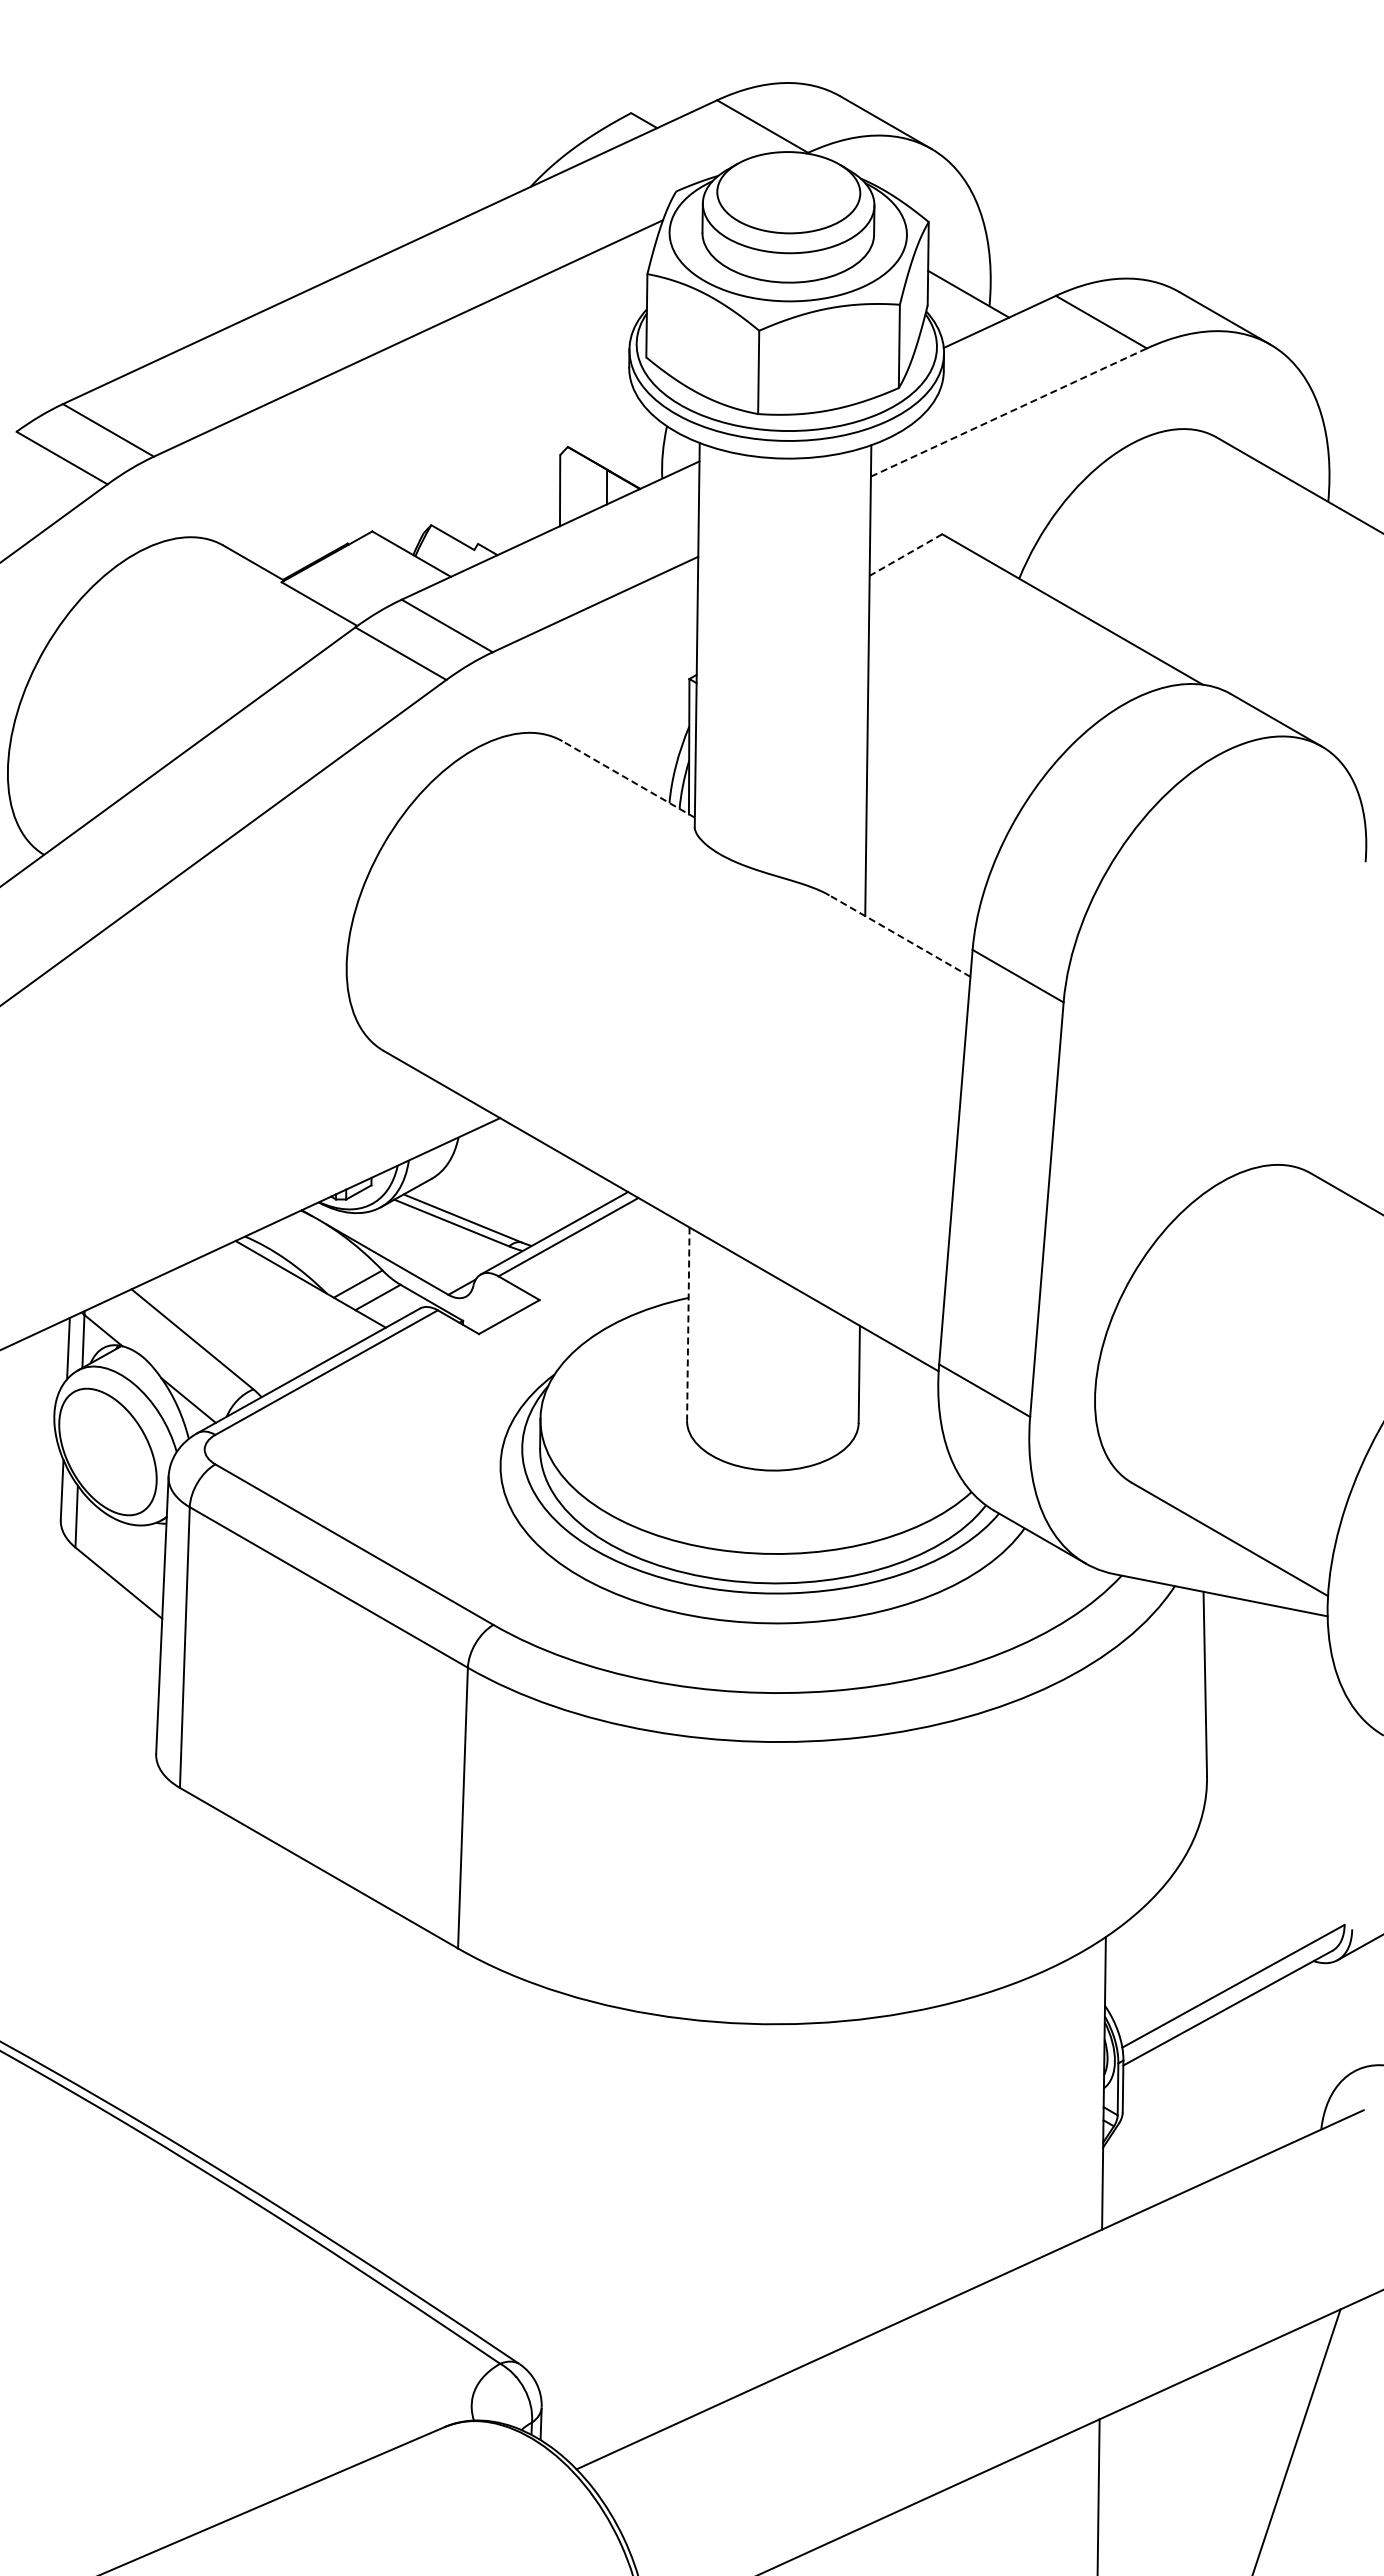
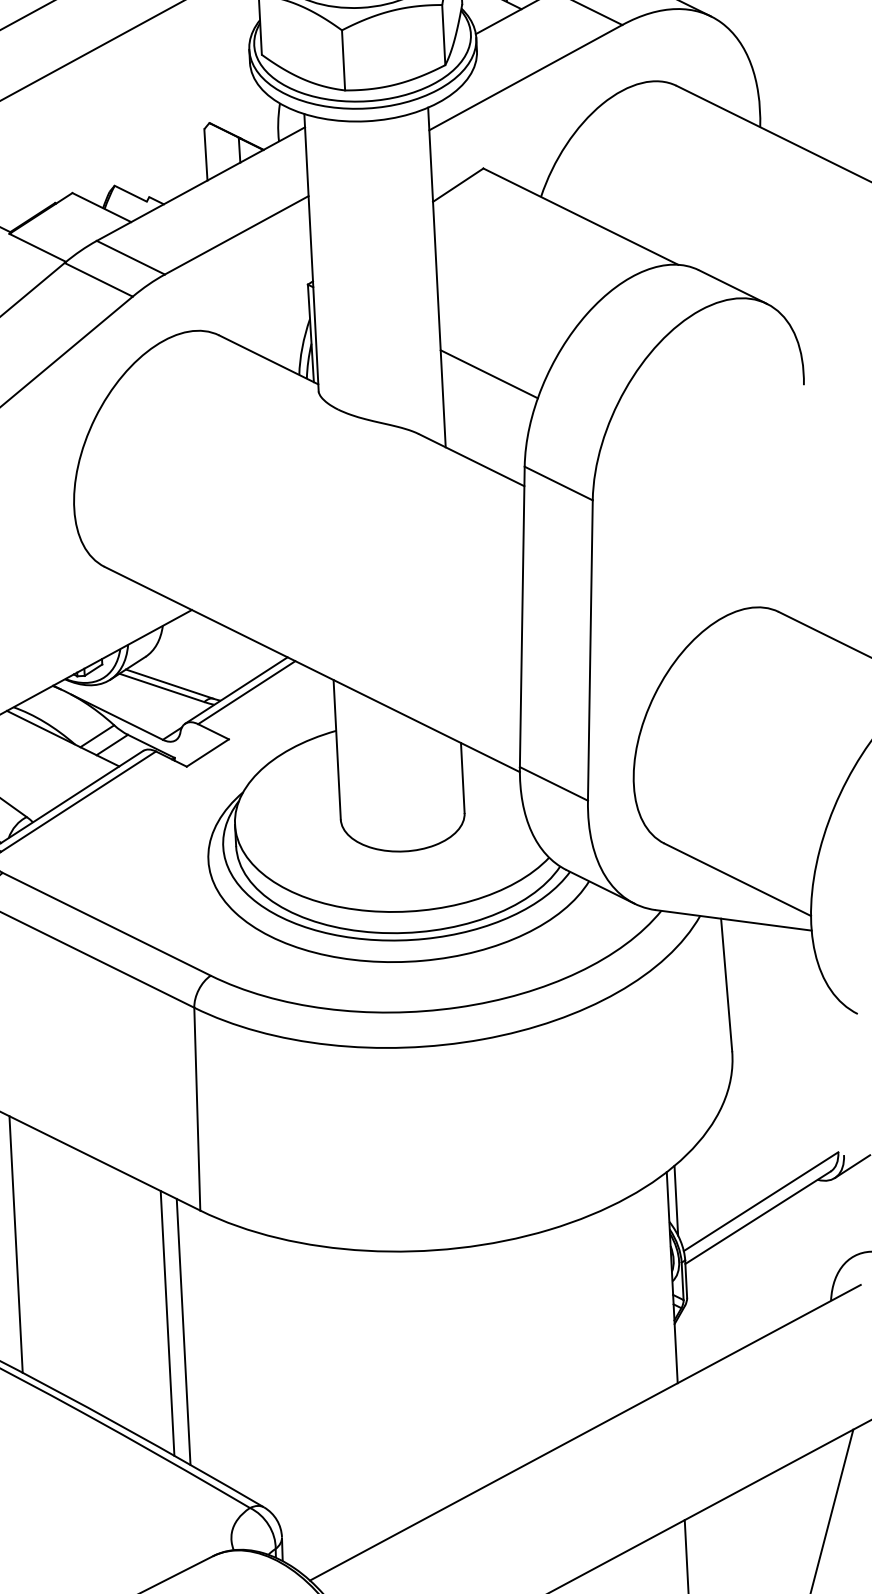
line: (1009, 412) -> (526, 77), dashed -> solid
line: (905, 555) -> (457, 185), dashed -> solid
line: (628, 779) -> (268, 359), dashed -> solid
line: (931, 818) -> (488, 373), added
line: (899, 935) -> (471, 459), dashed -> solid
line: (688, 1324) -> (337, 750), dashed -> solid
line: (1116, 1977) -> (676, 1200), added
line: (200, 1978) -> (16, 1244), added
line: (402, 2100) -> (167, 1322), added
line: (423, 2114) -> (183, 1331), added

